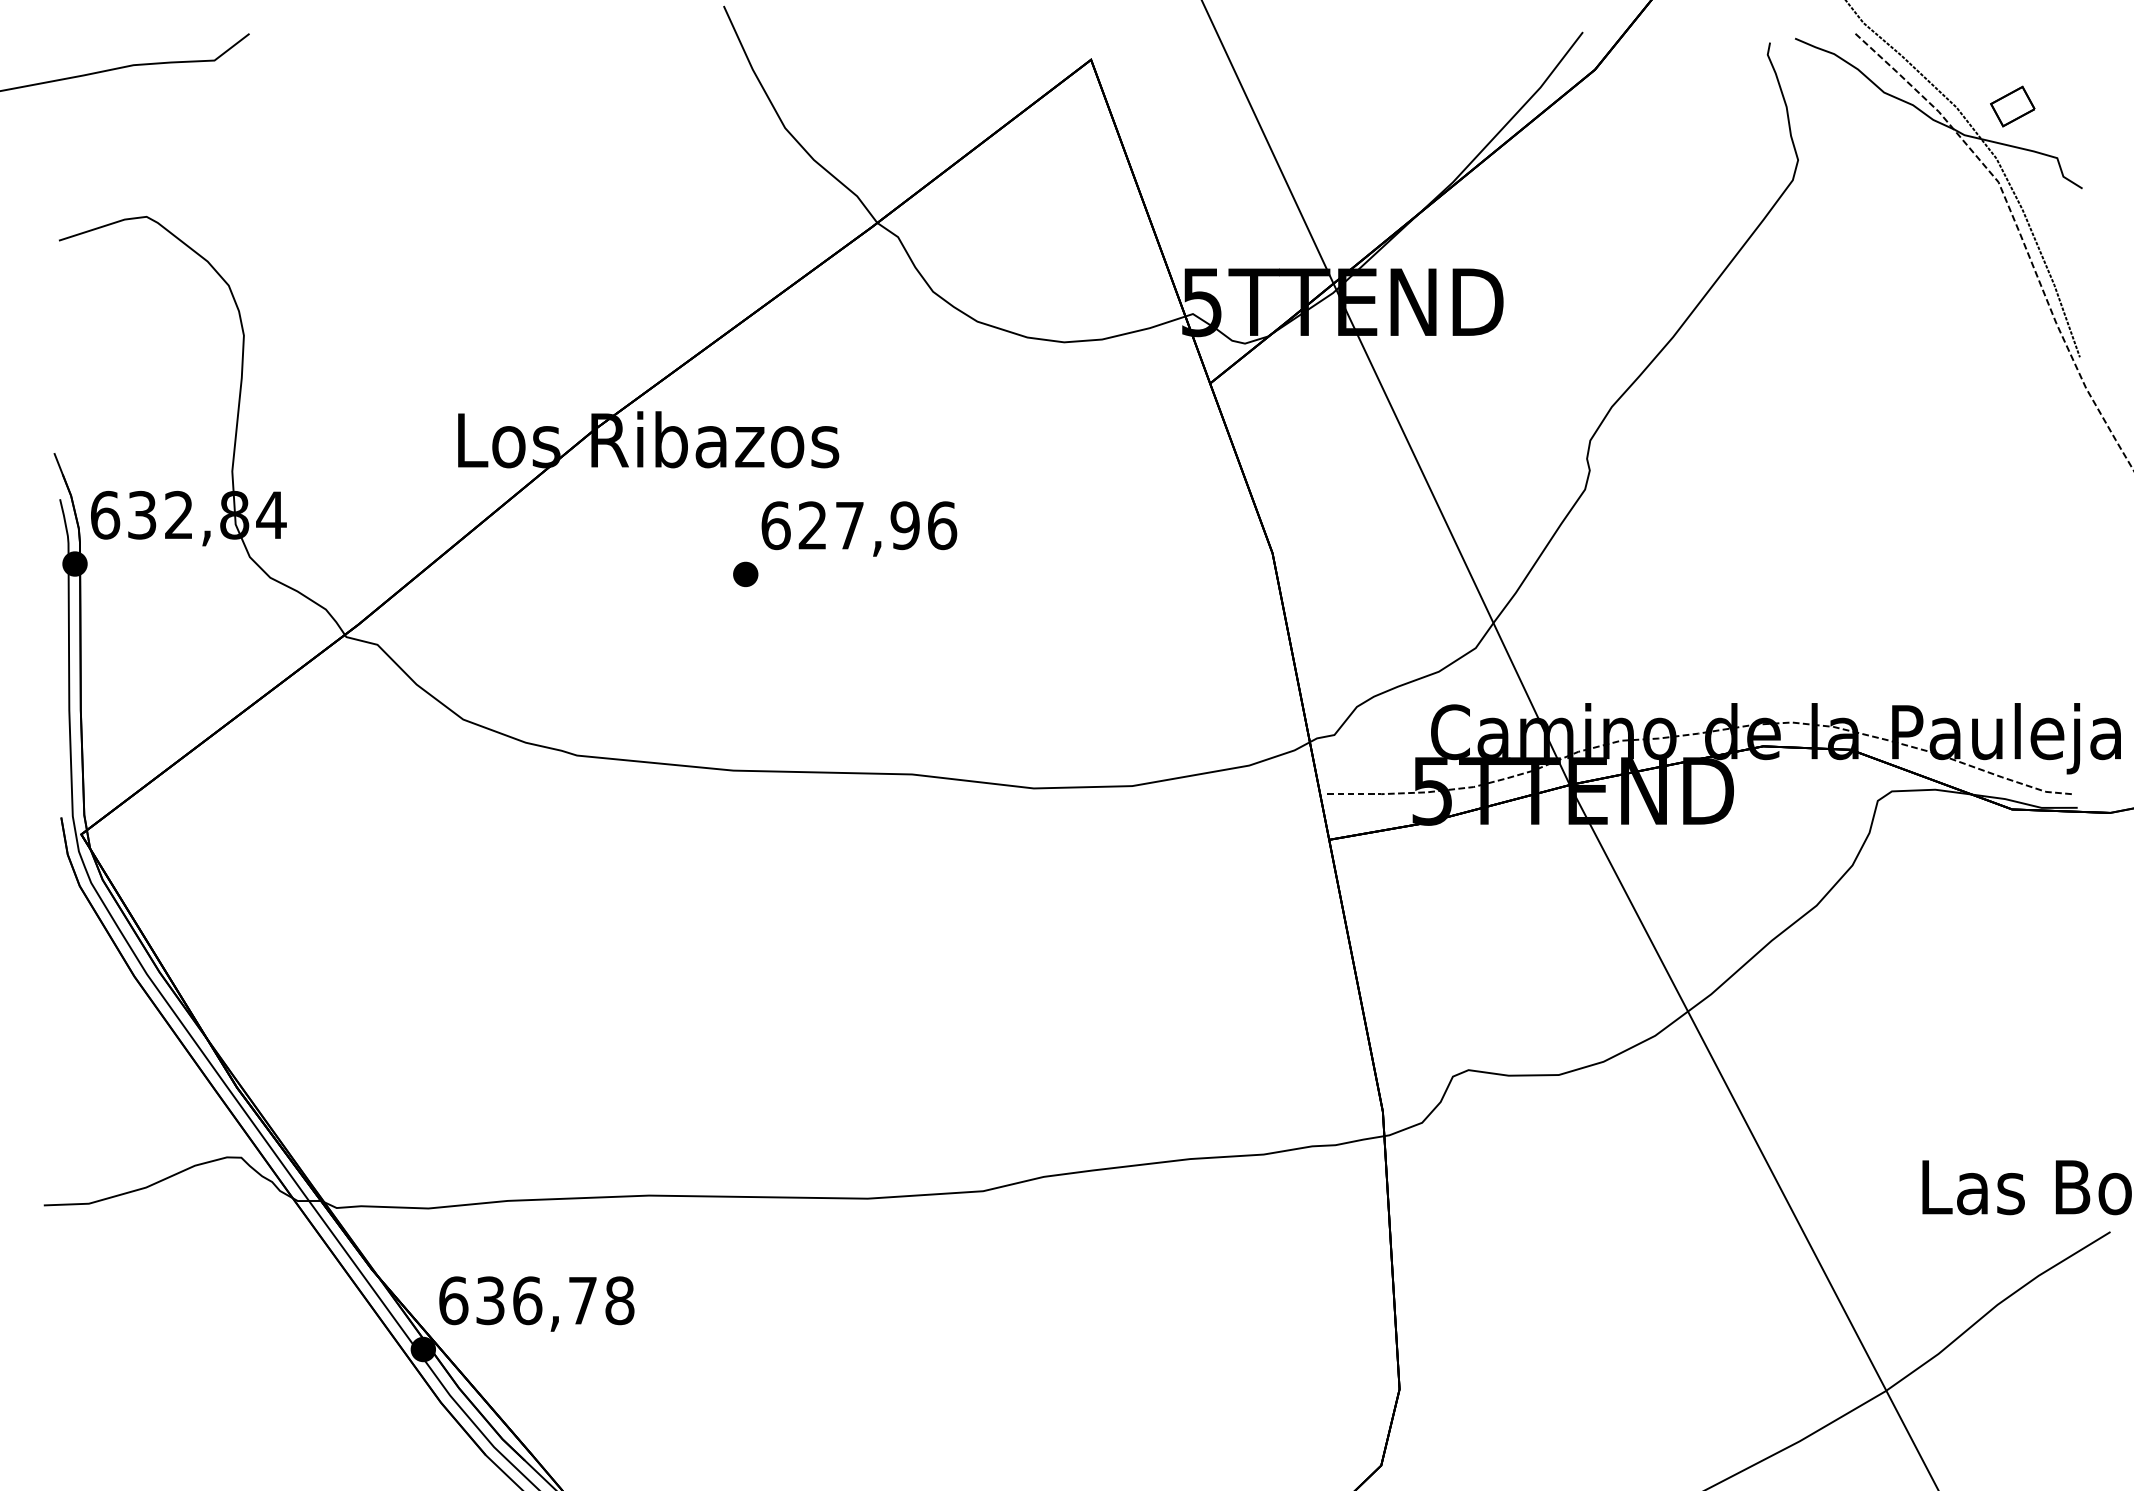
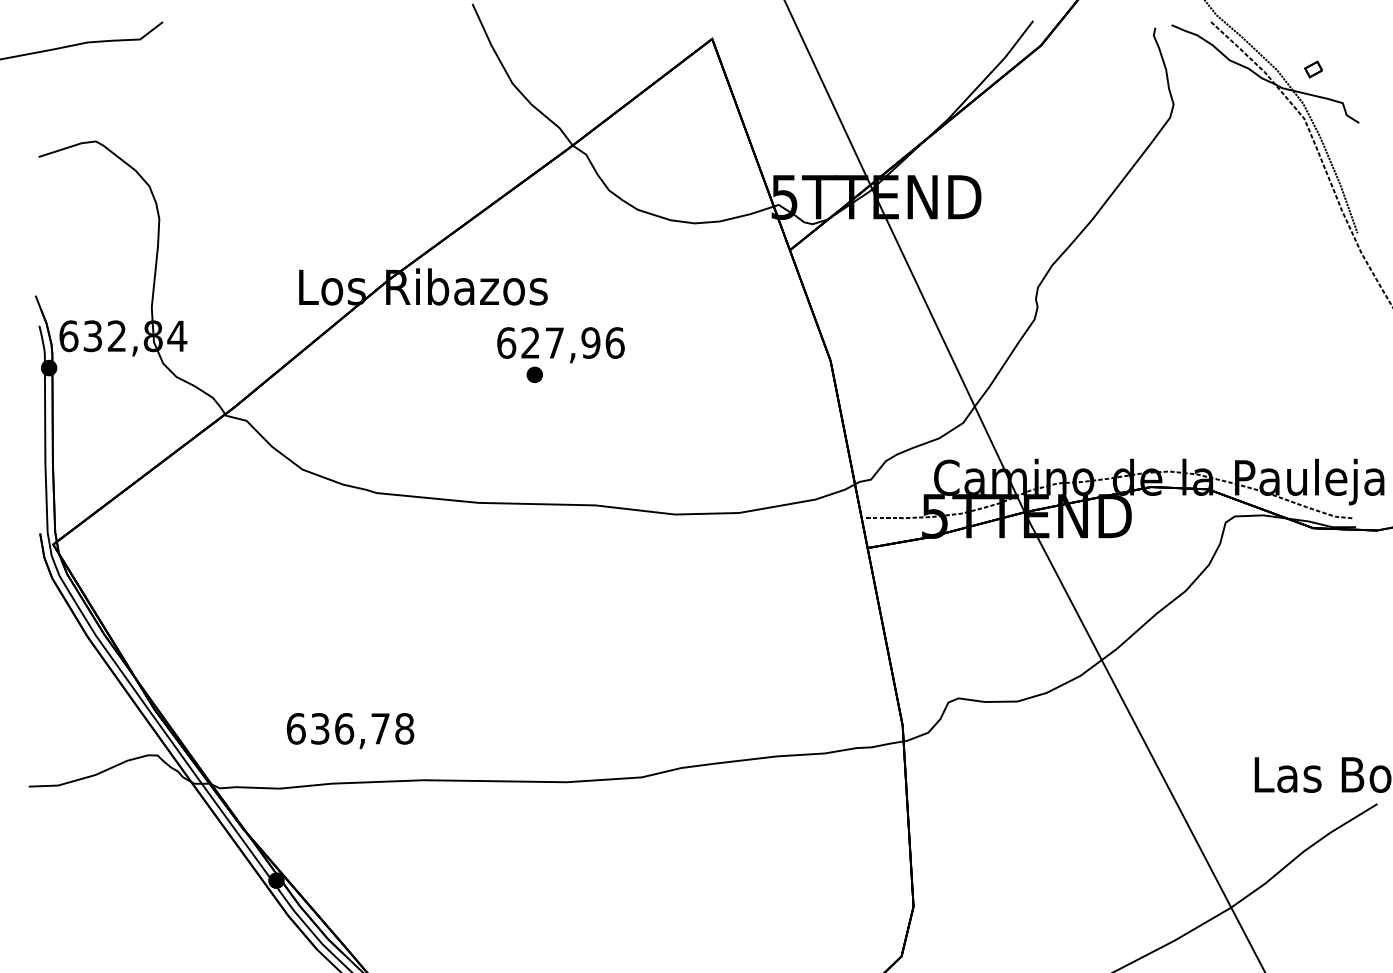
part: (2012, 106) -> (1313, 69), size x0.6
part: (745, 573) -> (534, 374), moved
text: (536, 1304) -> (350, 731), moved

